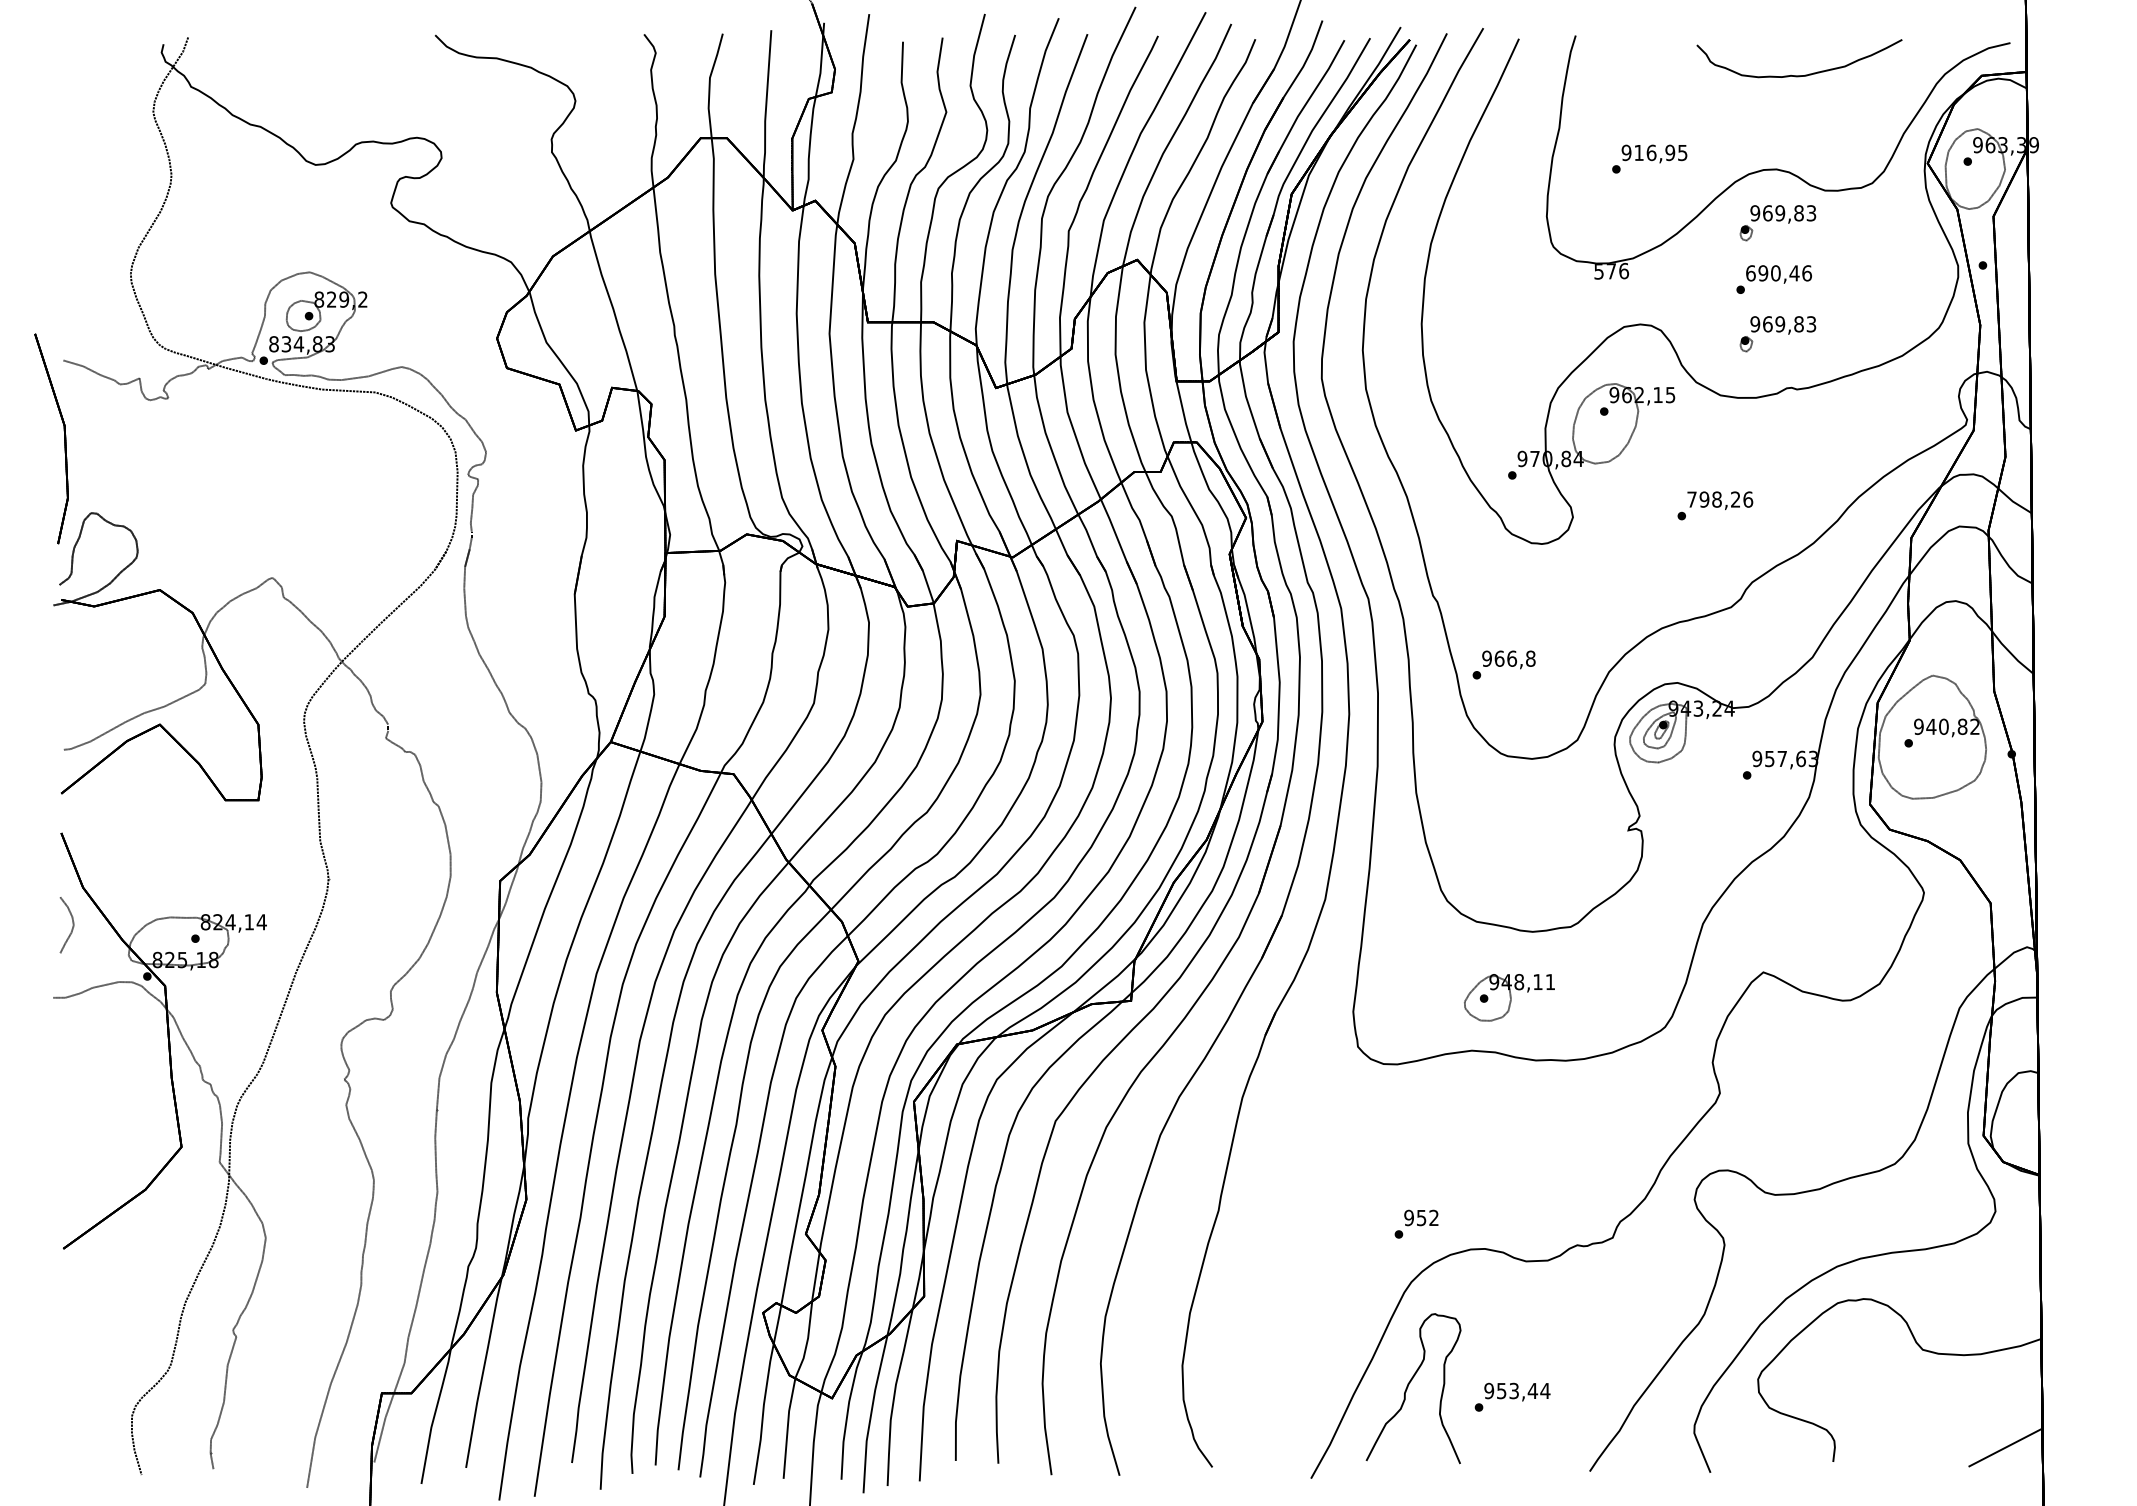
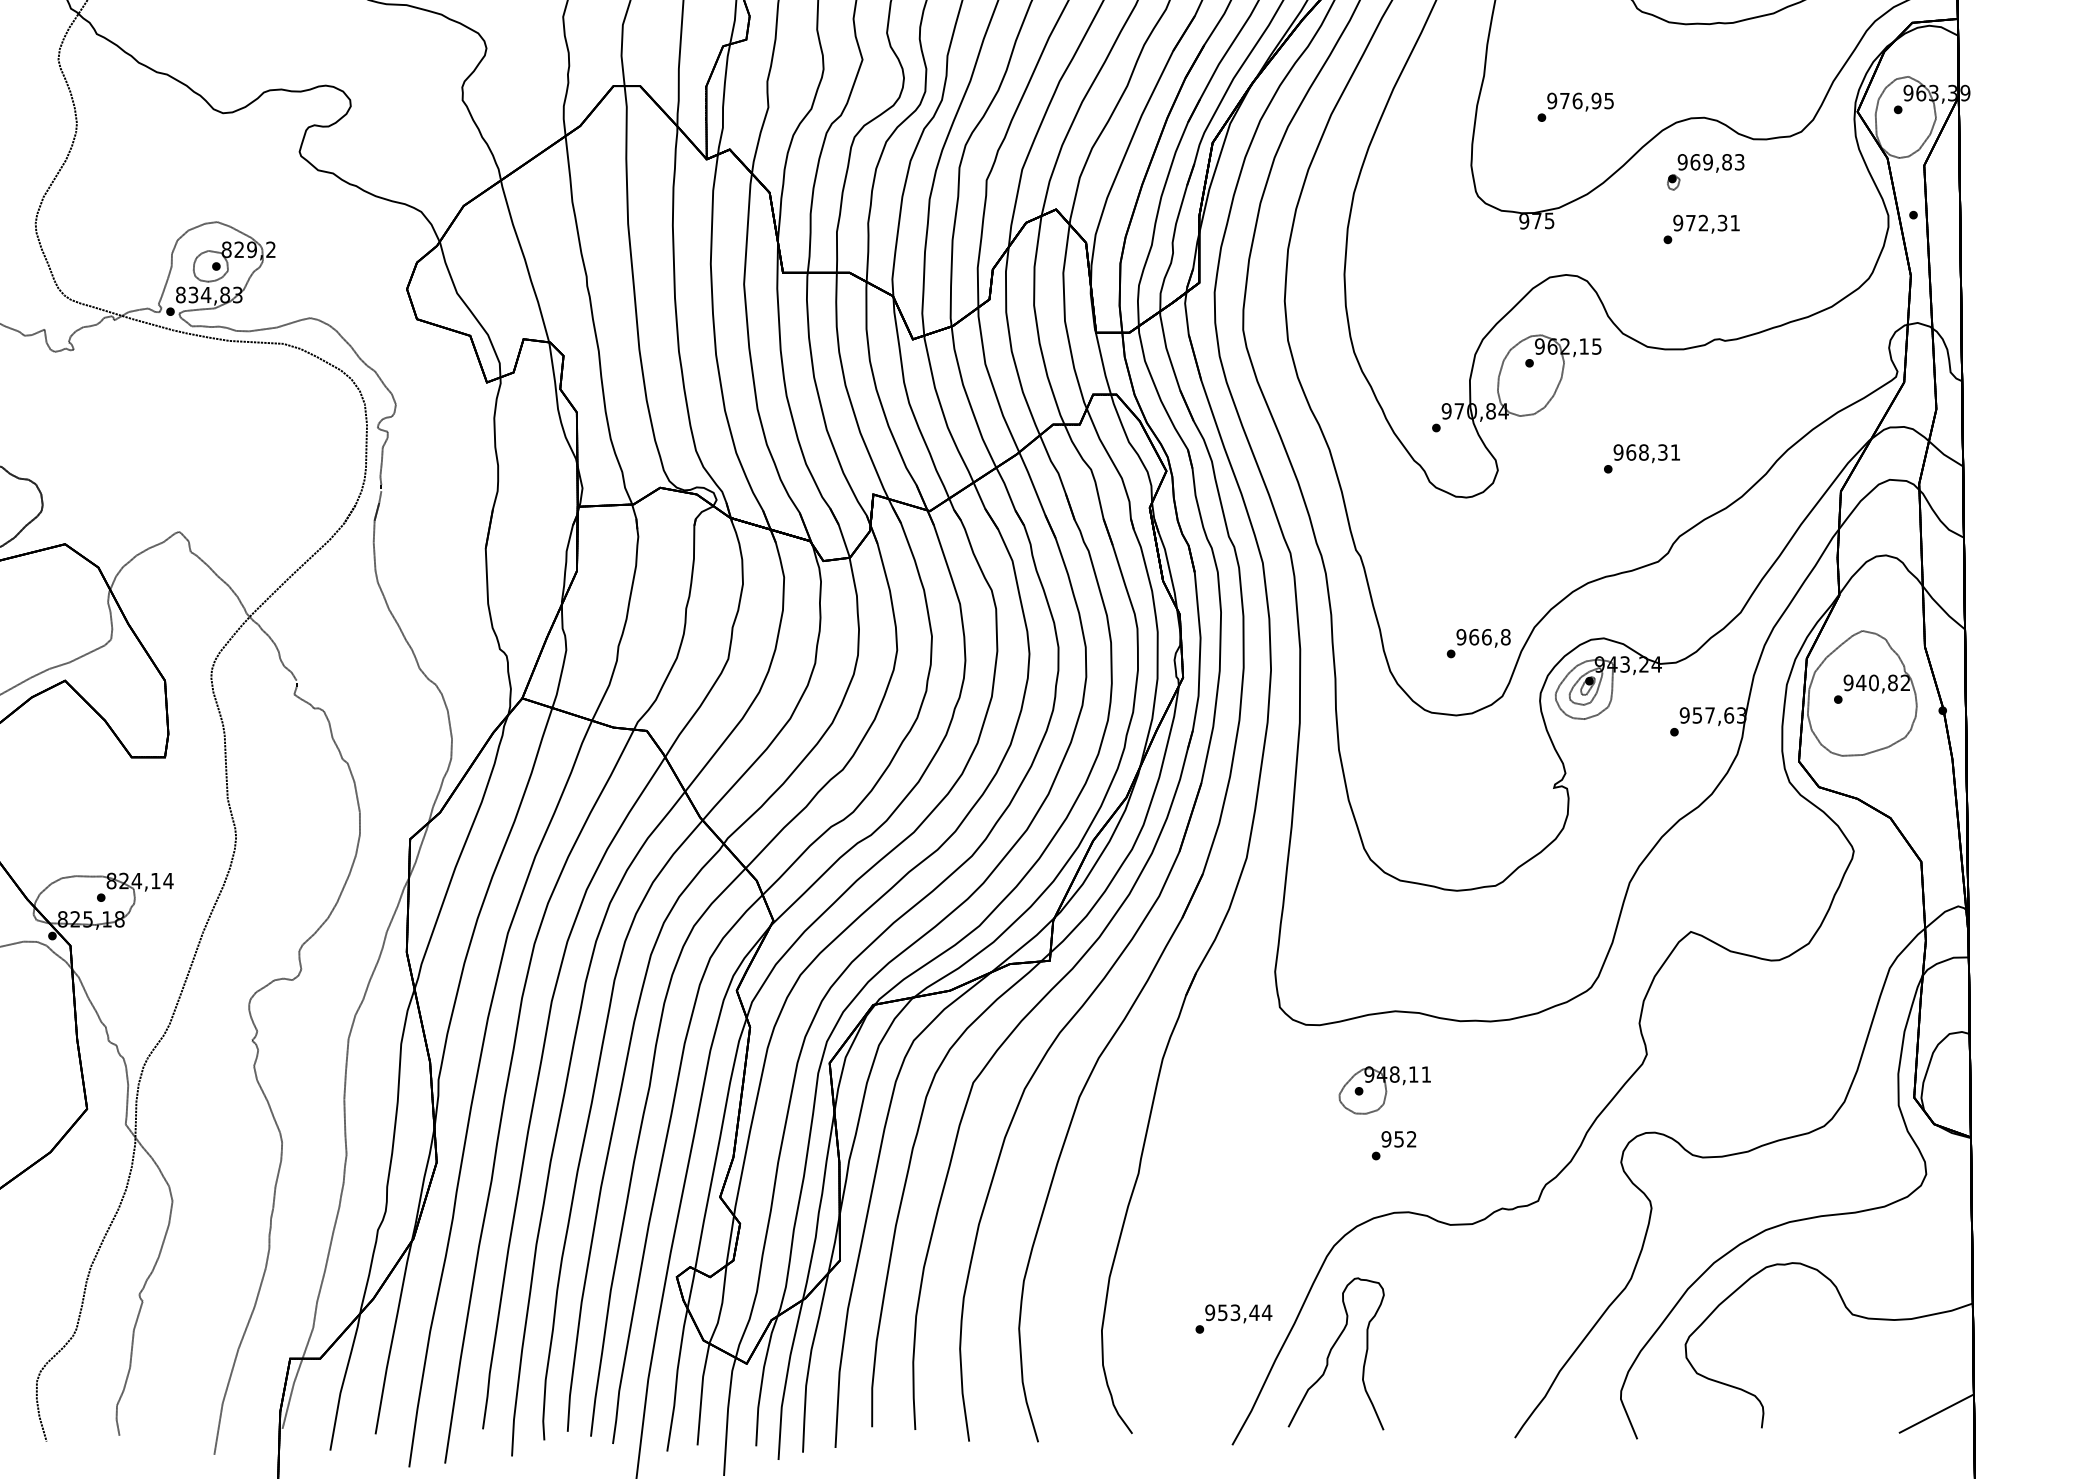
text: (1638, 152) -> (1564, 100), 916,95 -> 976,95
text: (1611, 270) -> (1536, 220), 576 -> 975
text: (1779, 273) -> (1707, 223), 690,46 -> 972,31
part: (1777, 334) -> (1705, 285), removed
text: (1720, 499) -> (1647, 452), 798,26 -> 968,31
text: (1503, 664) -> (1478, 643), moved
part: (1509, 997) -> (1384, 1090), moved
text: (1416, 1223) -> (1393, 1144), moved
text: (1512, 1396) -> (1233, 1318), moved

